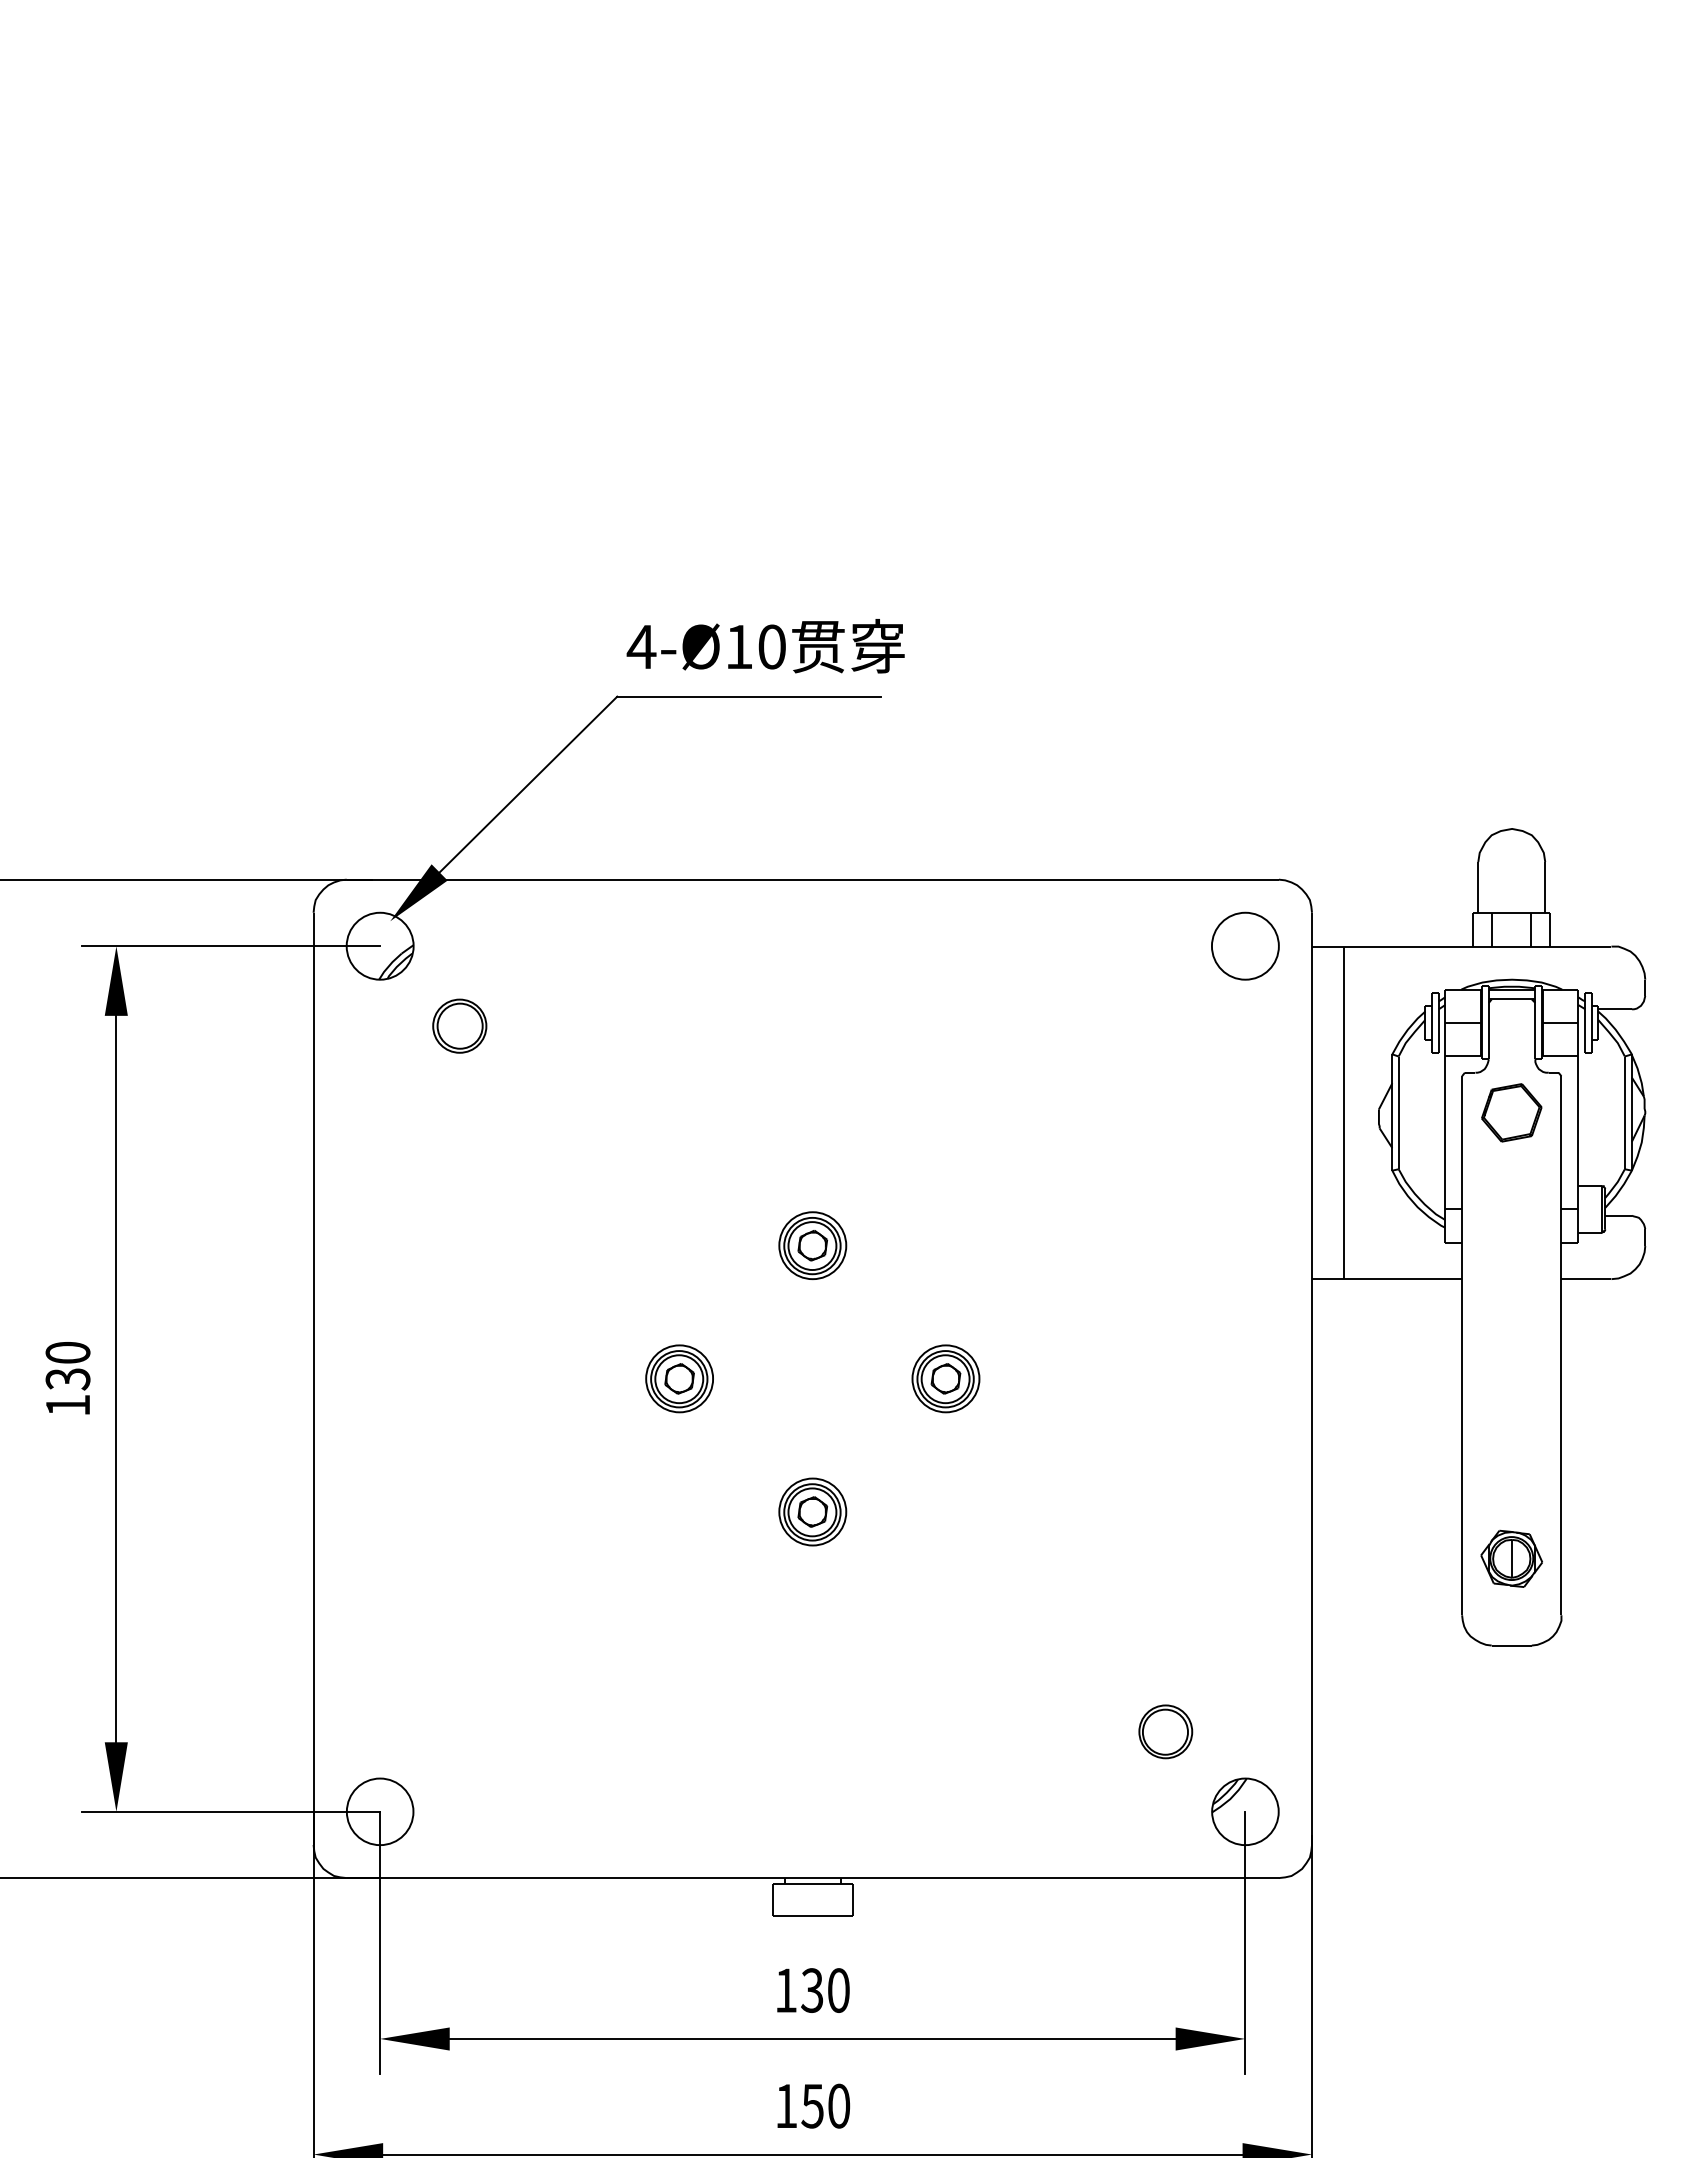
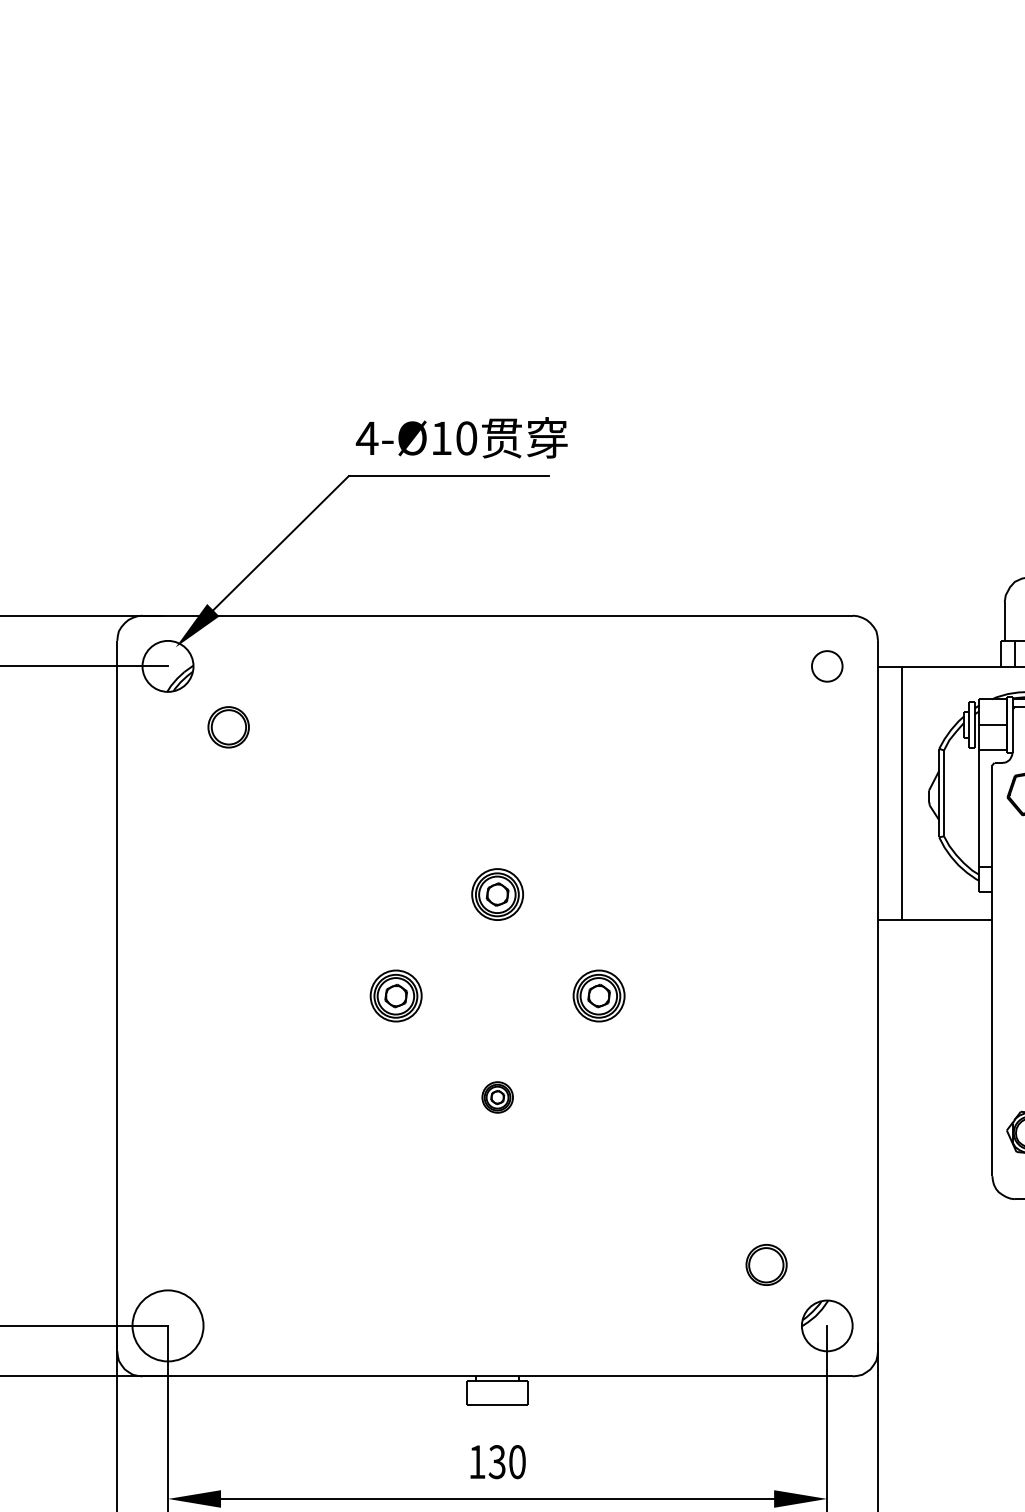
circle: (1244, 945) -> (826, 665), size x0.6
part: (812, 1511) -> (497, 1097), size x0.6
circle: (379, 1811) -> (167, 1325), size x1.4

